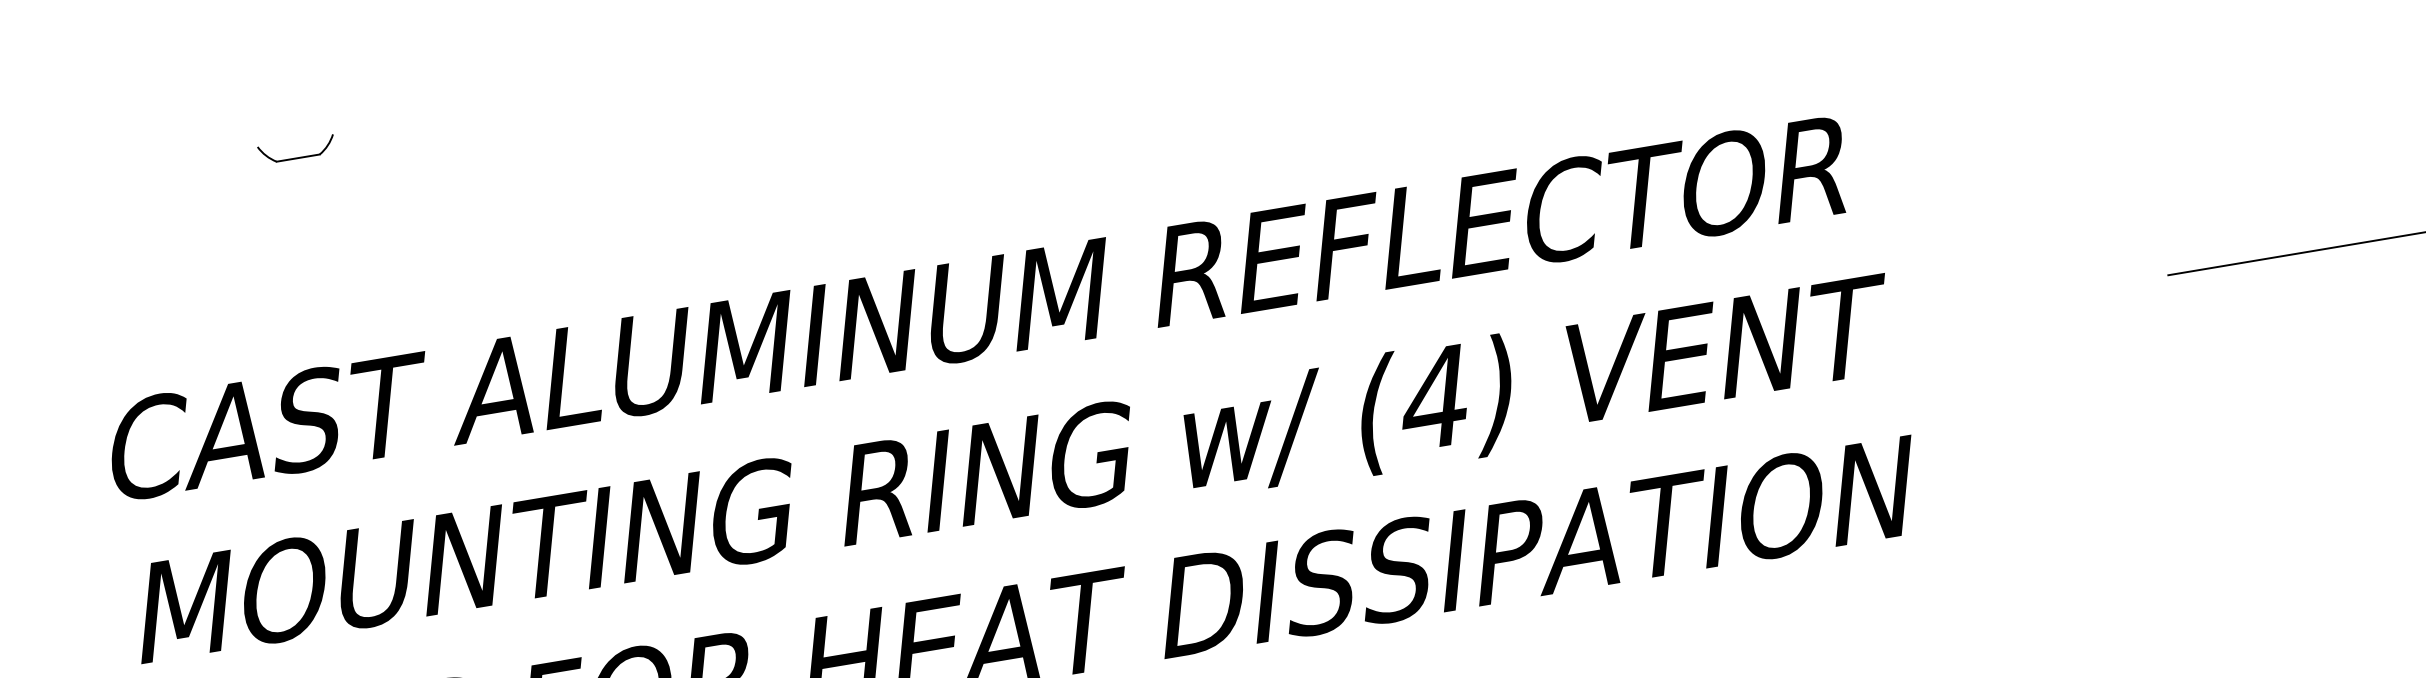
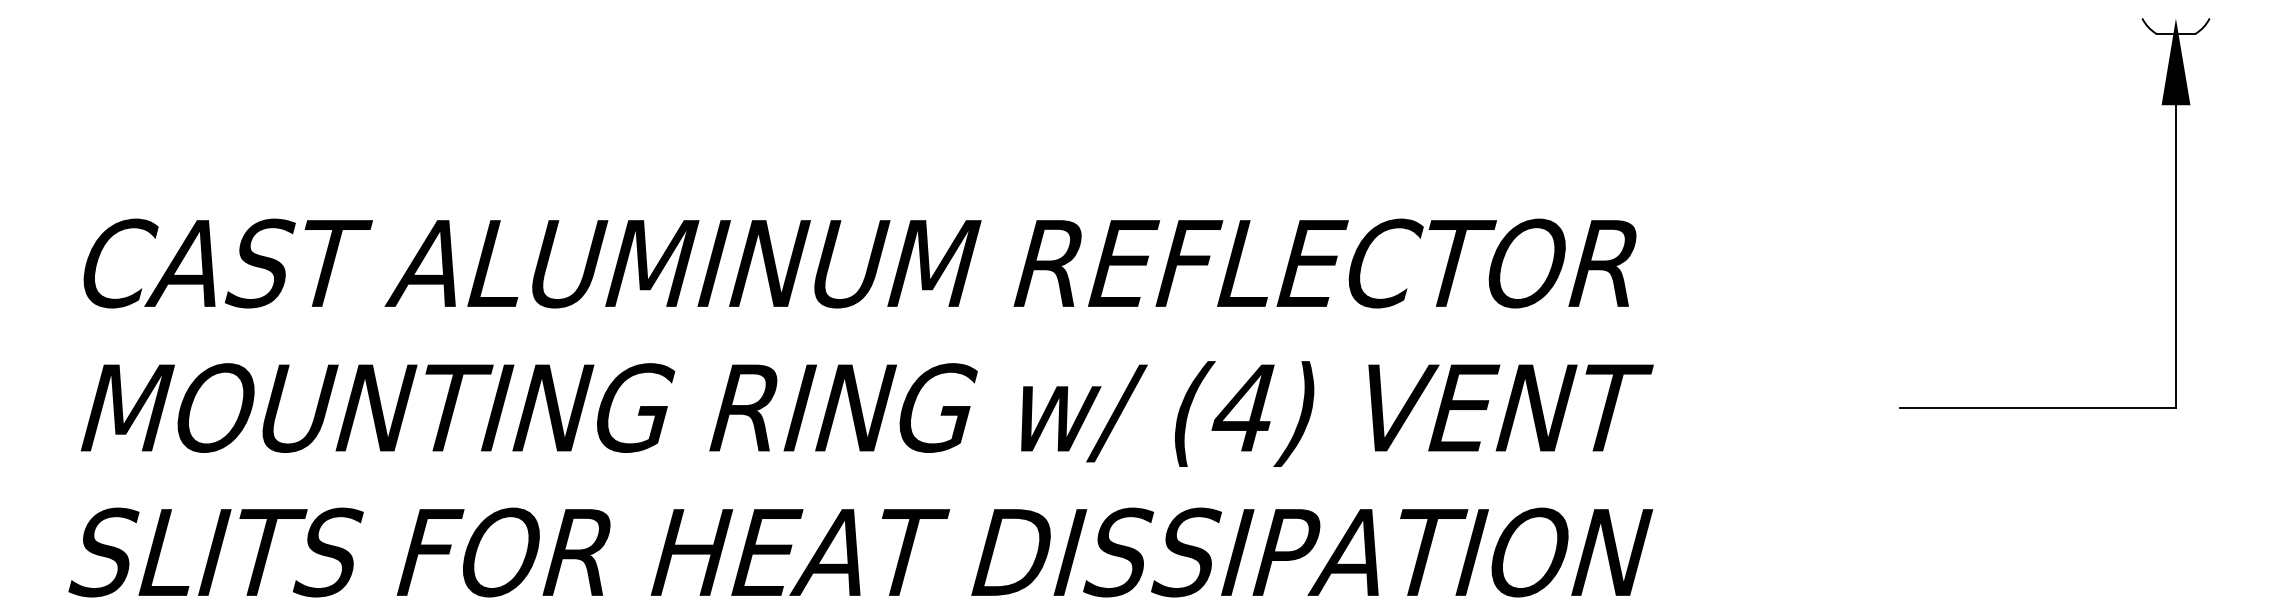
part: (297, 157) -> (290, 33), removed

